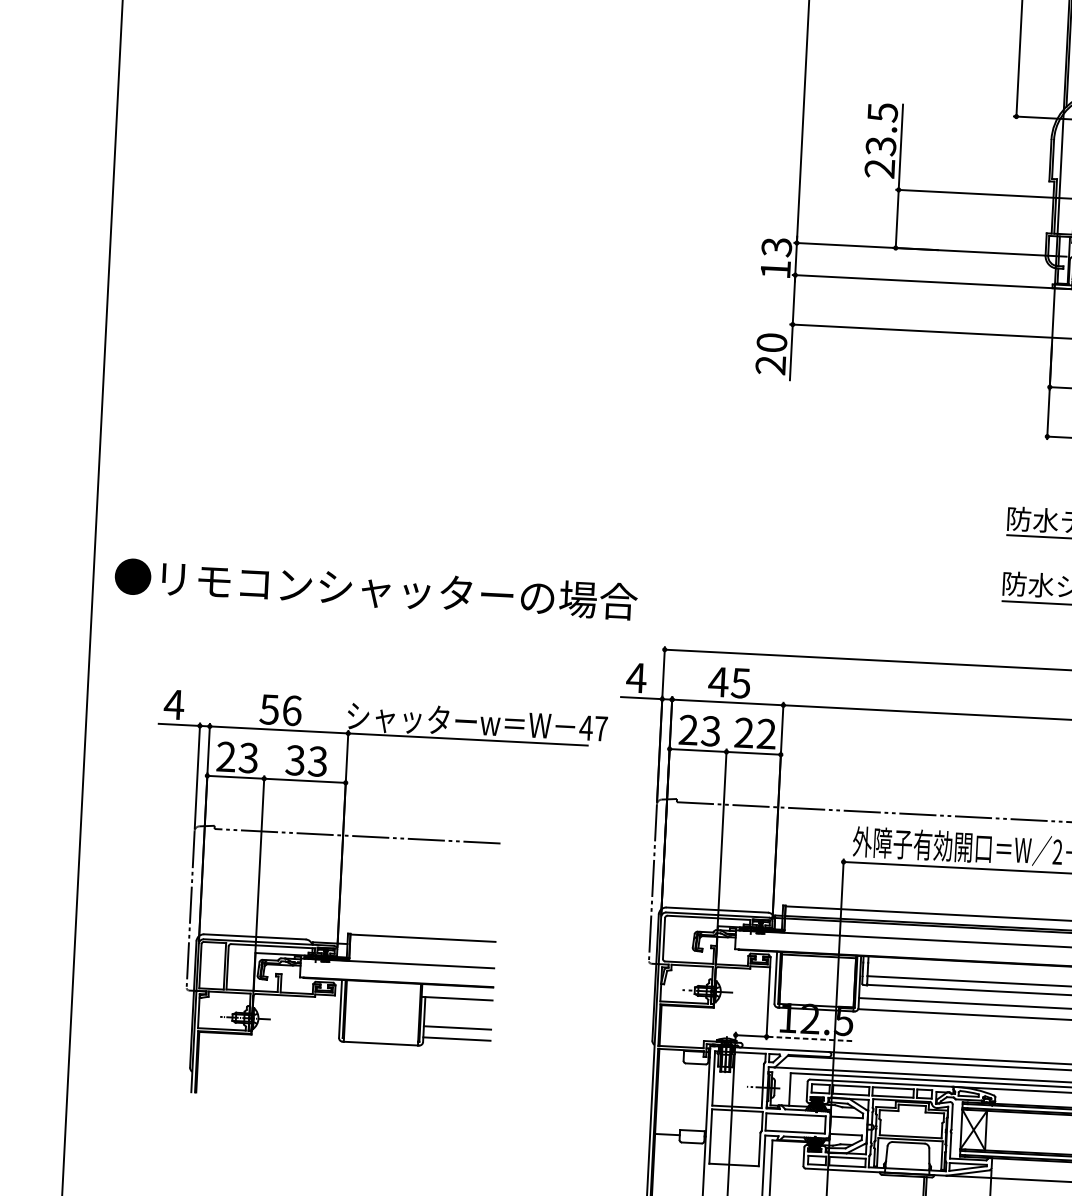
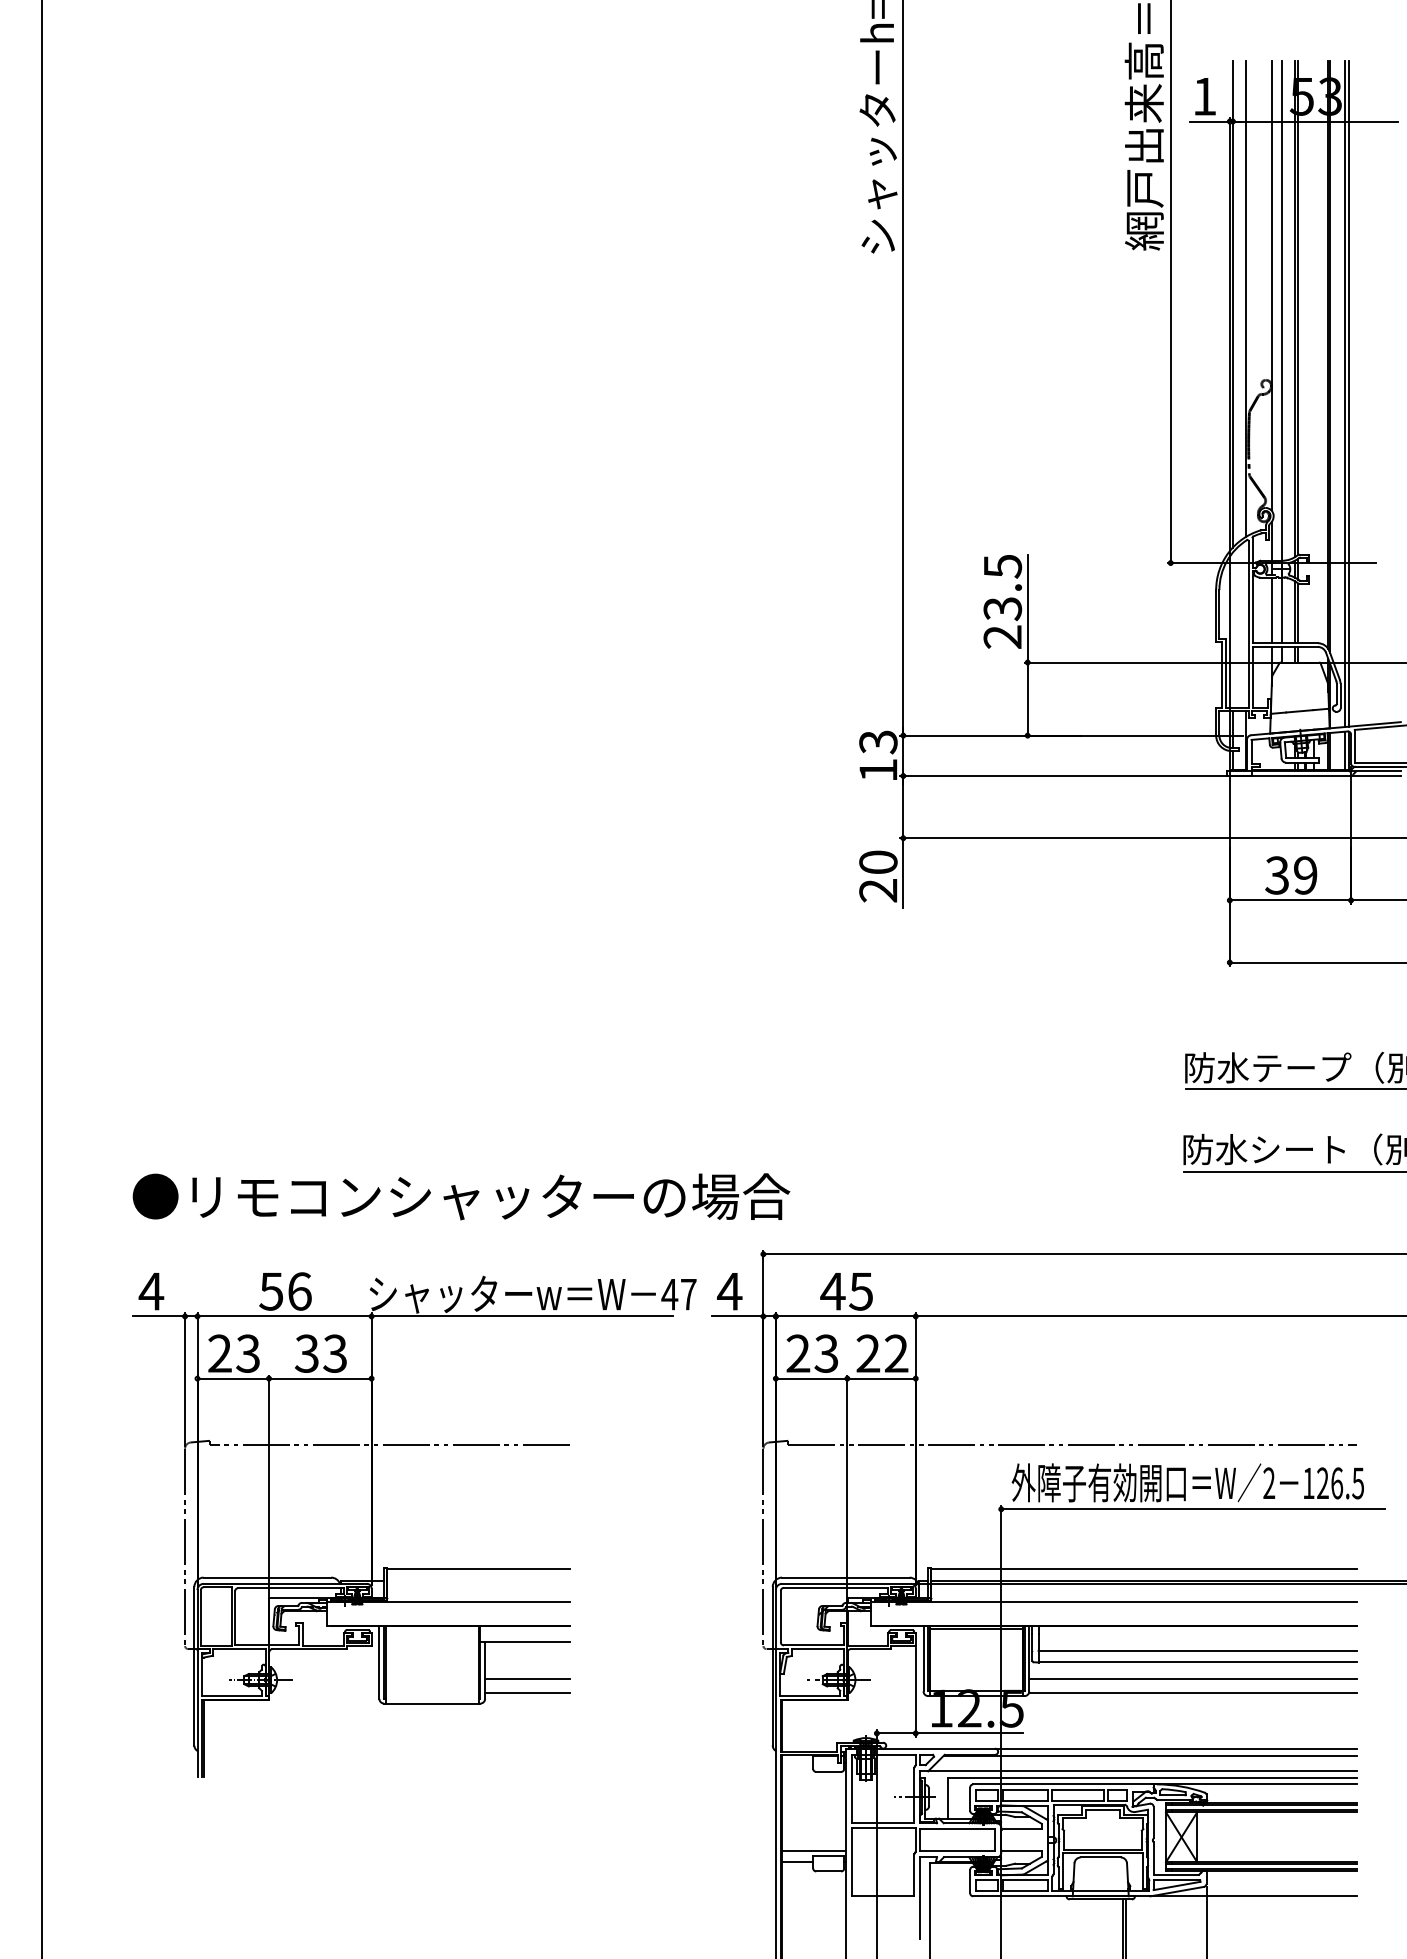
text: (376, 589) -> (461, 1196), moved
part: (340, 898) -> (372, 1524), moved
line: (809, 1038) -> (969, 1733), dashed -> solid
line: (680, 1126) -> (813, 1851), added

